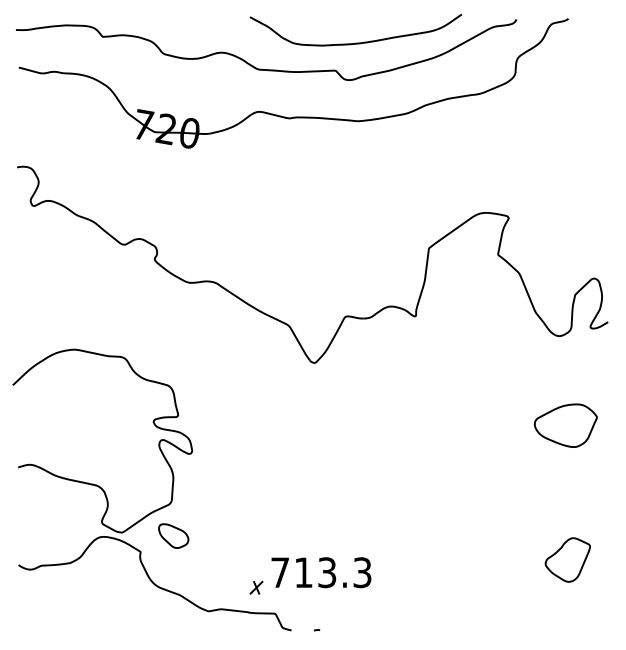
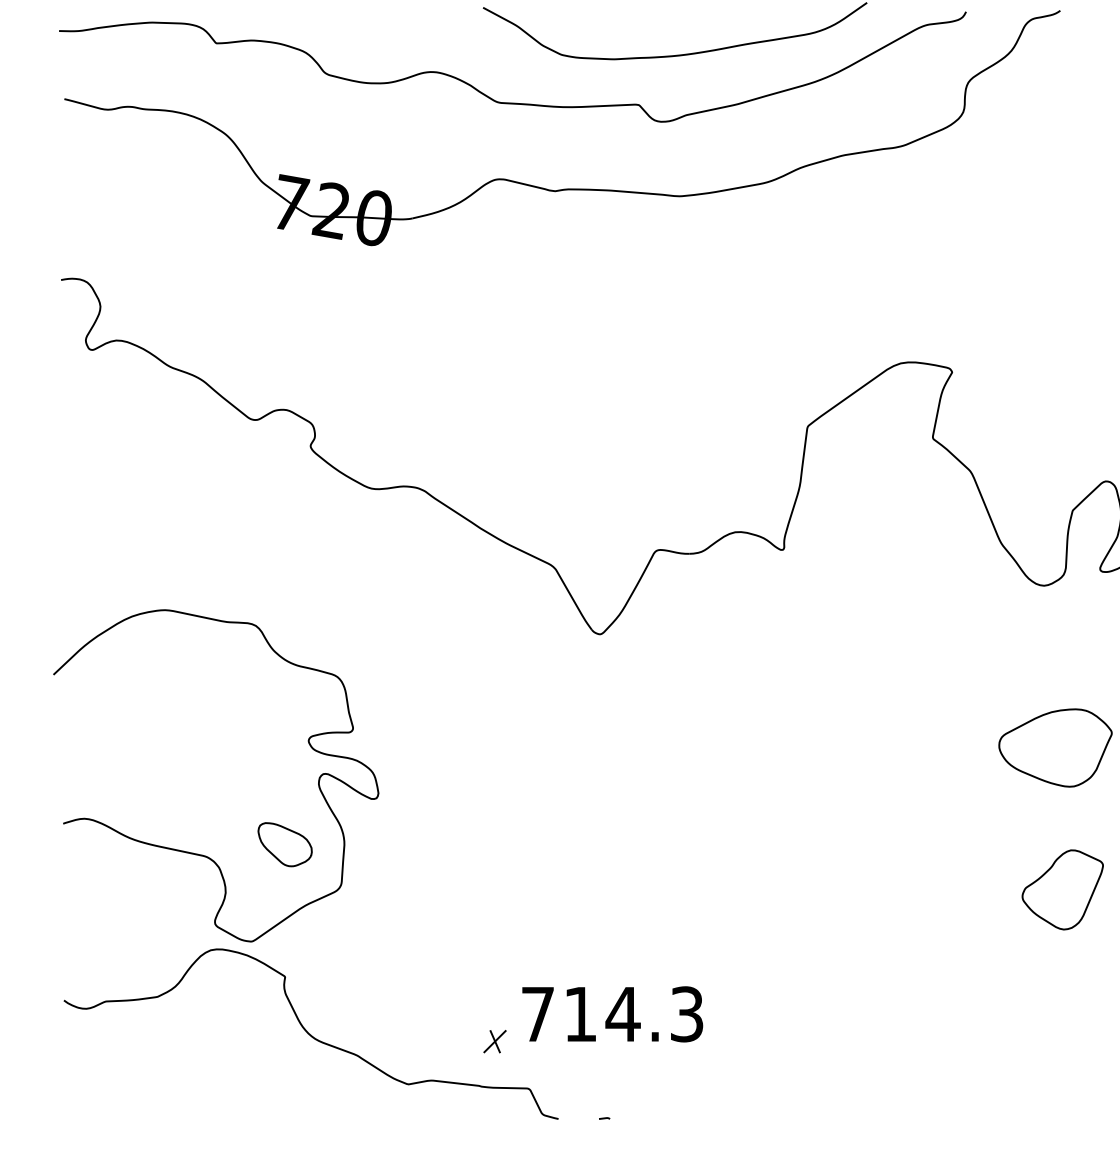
part: (173, 535) -> (284, 843), moved
part: (567, 559) -> (1062, 888), moved
text: (326, 572) -> (621, 1013), 713.3 -> 714.3

